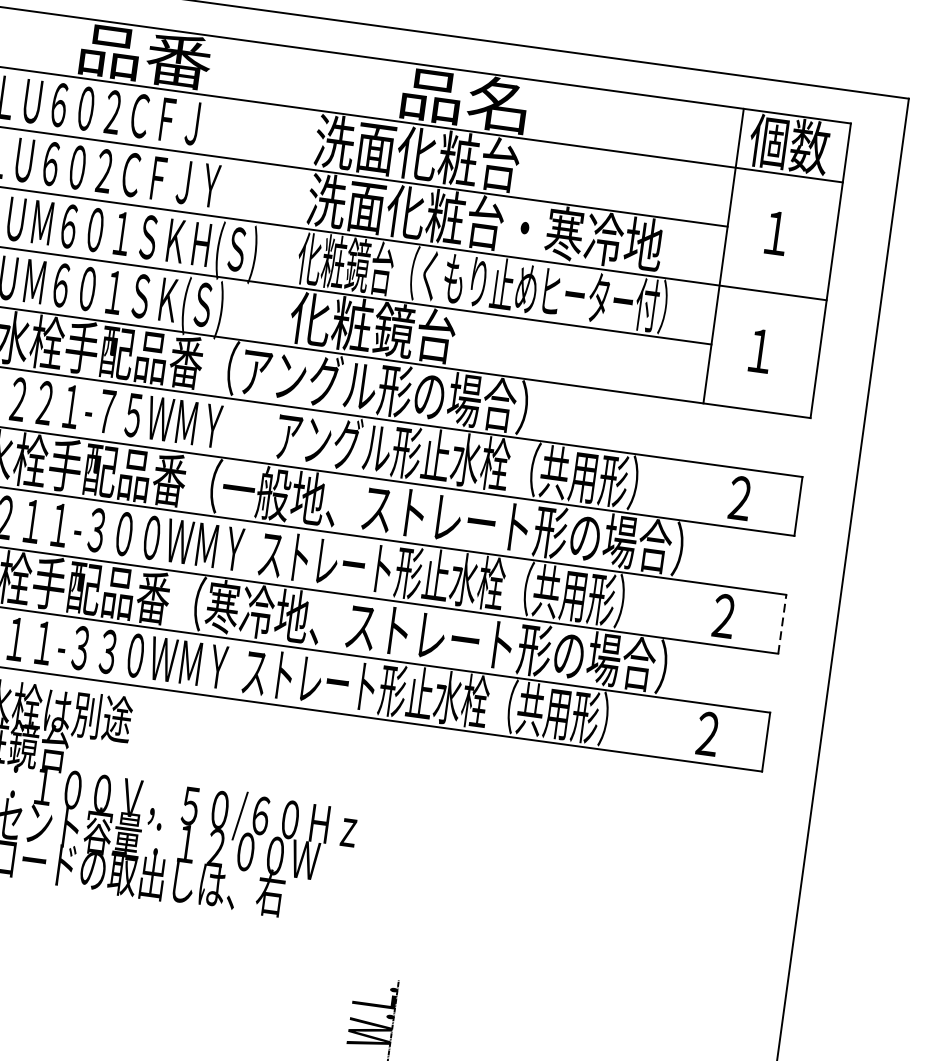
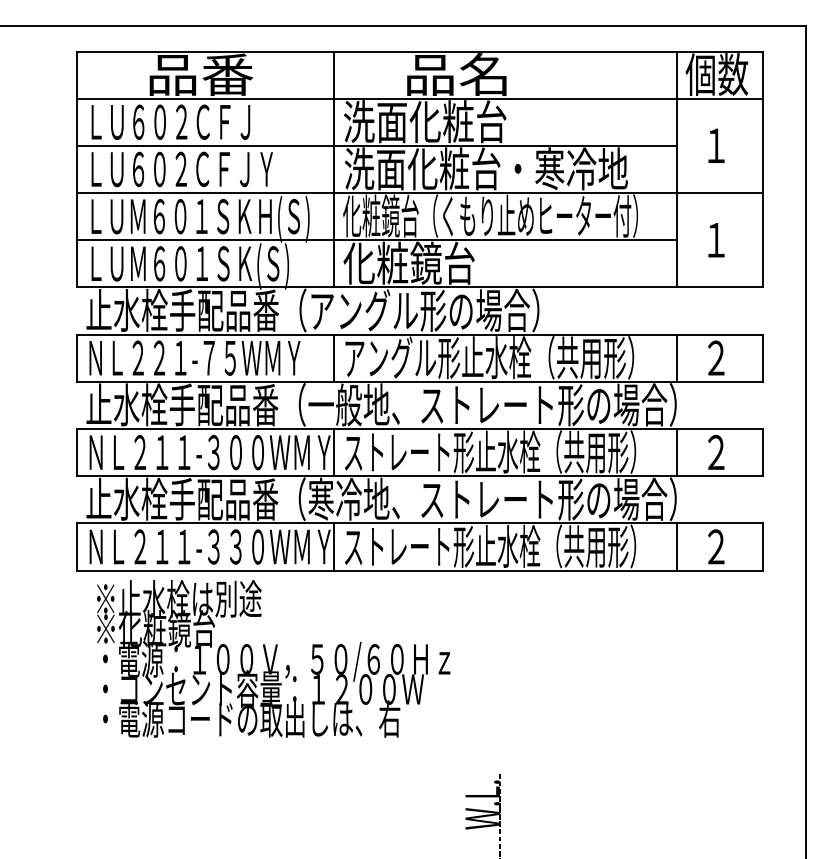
line: (294, 197) -> (333, 169), added
line: (262, 432) -> (333, 357), added
line: (691, 490) -> (677, 357), added
line: (246, 550) -> (333, 452), added
line: (675, 609) -> (677, 452), added
line: (782, 624) -> (763, 452), dashed -> solid
line: (230, 667) -> (333, 546), added
line: (659, 726) -> (677, 546), added

